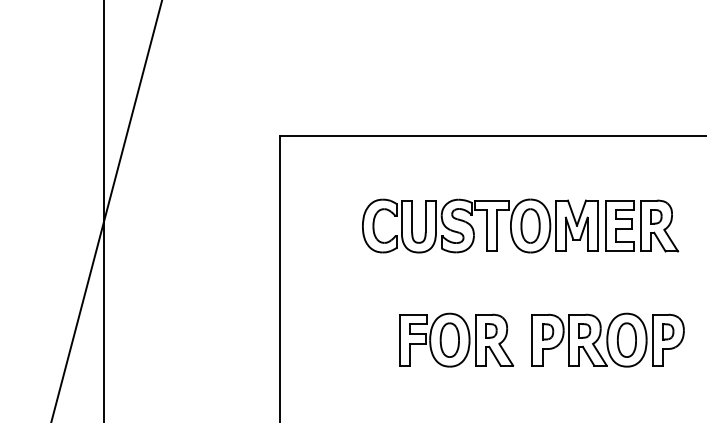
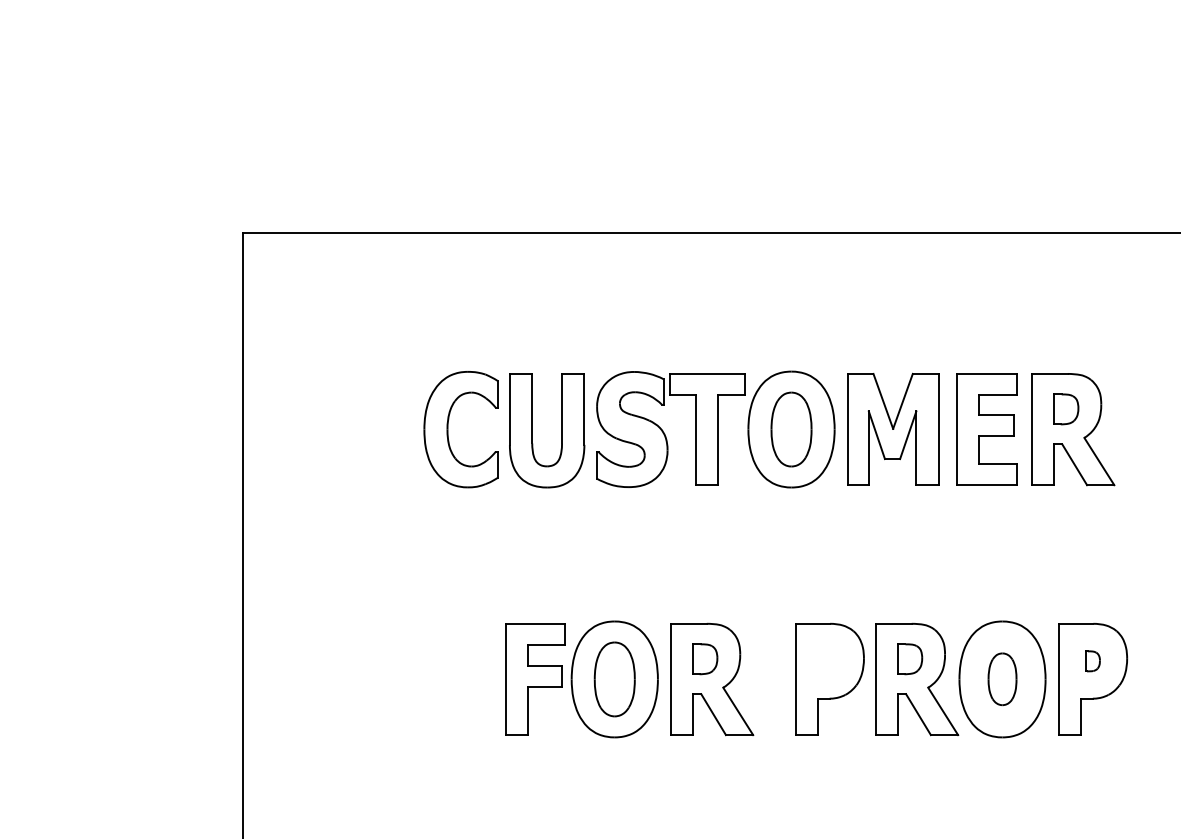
part: (548, 331) -> (830, 660), removed
part: (668, 331) -> (1093, 660), size x0.6
part: (626, 339) -> (1001, 677), size x0.7

